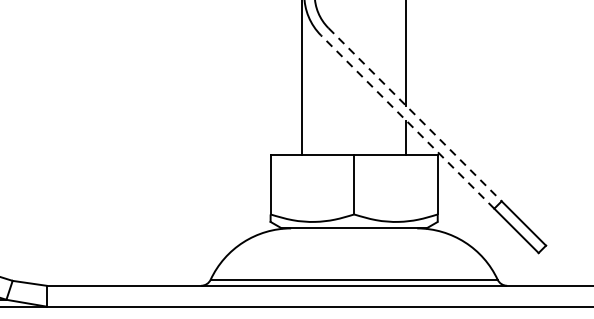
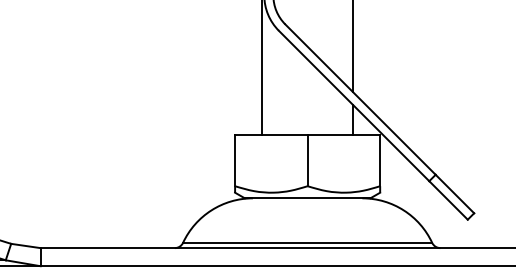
line: (415, 114) -> (360, 99), dashed -> solid
line: (407, 121) -> (353, 105), dashed -> solid

